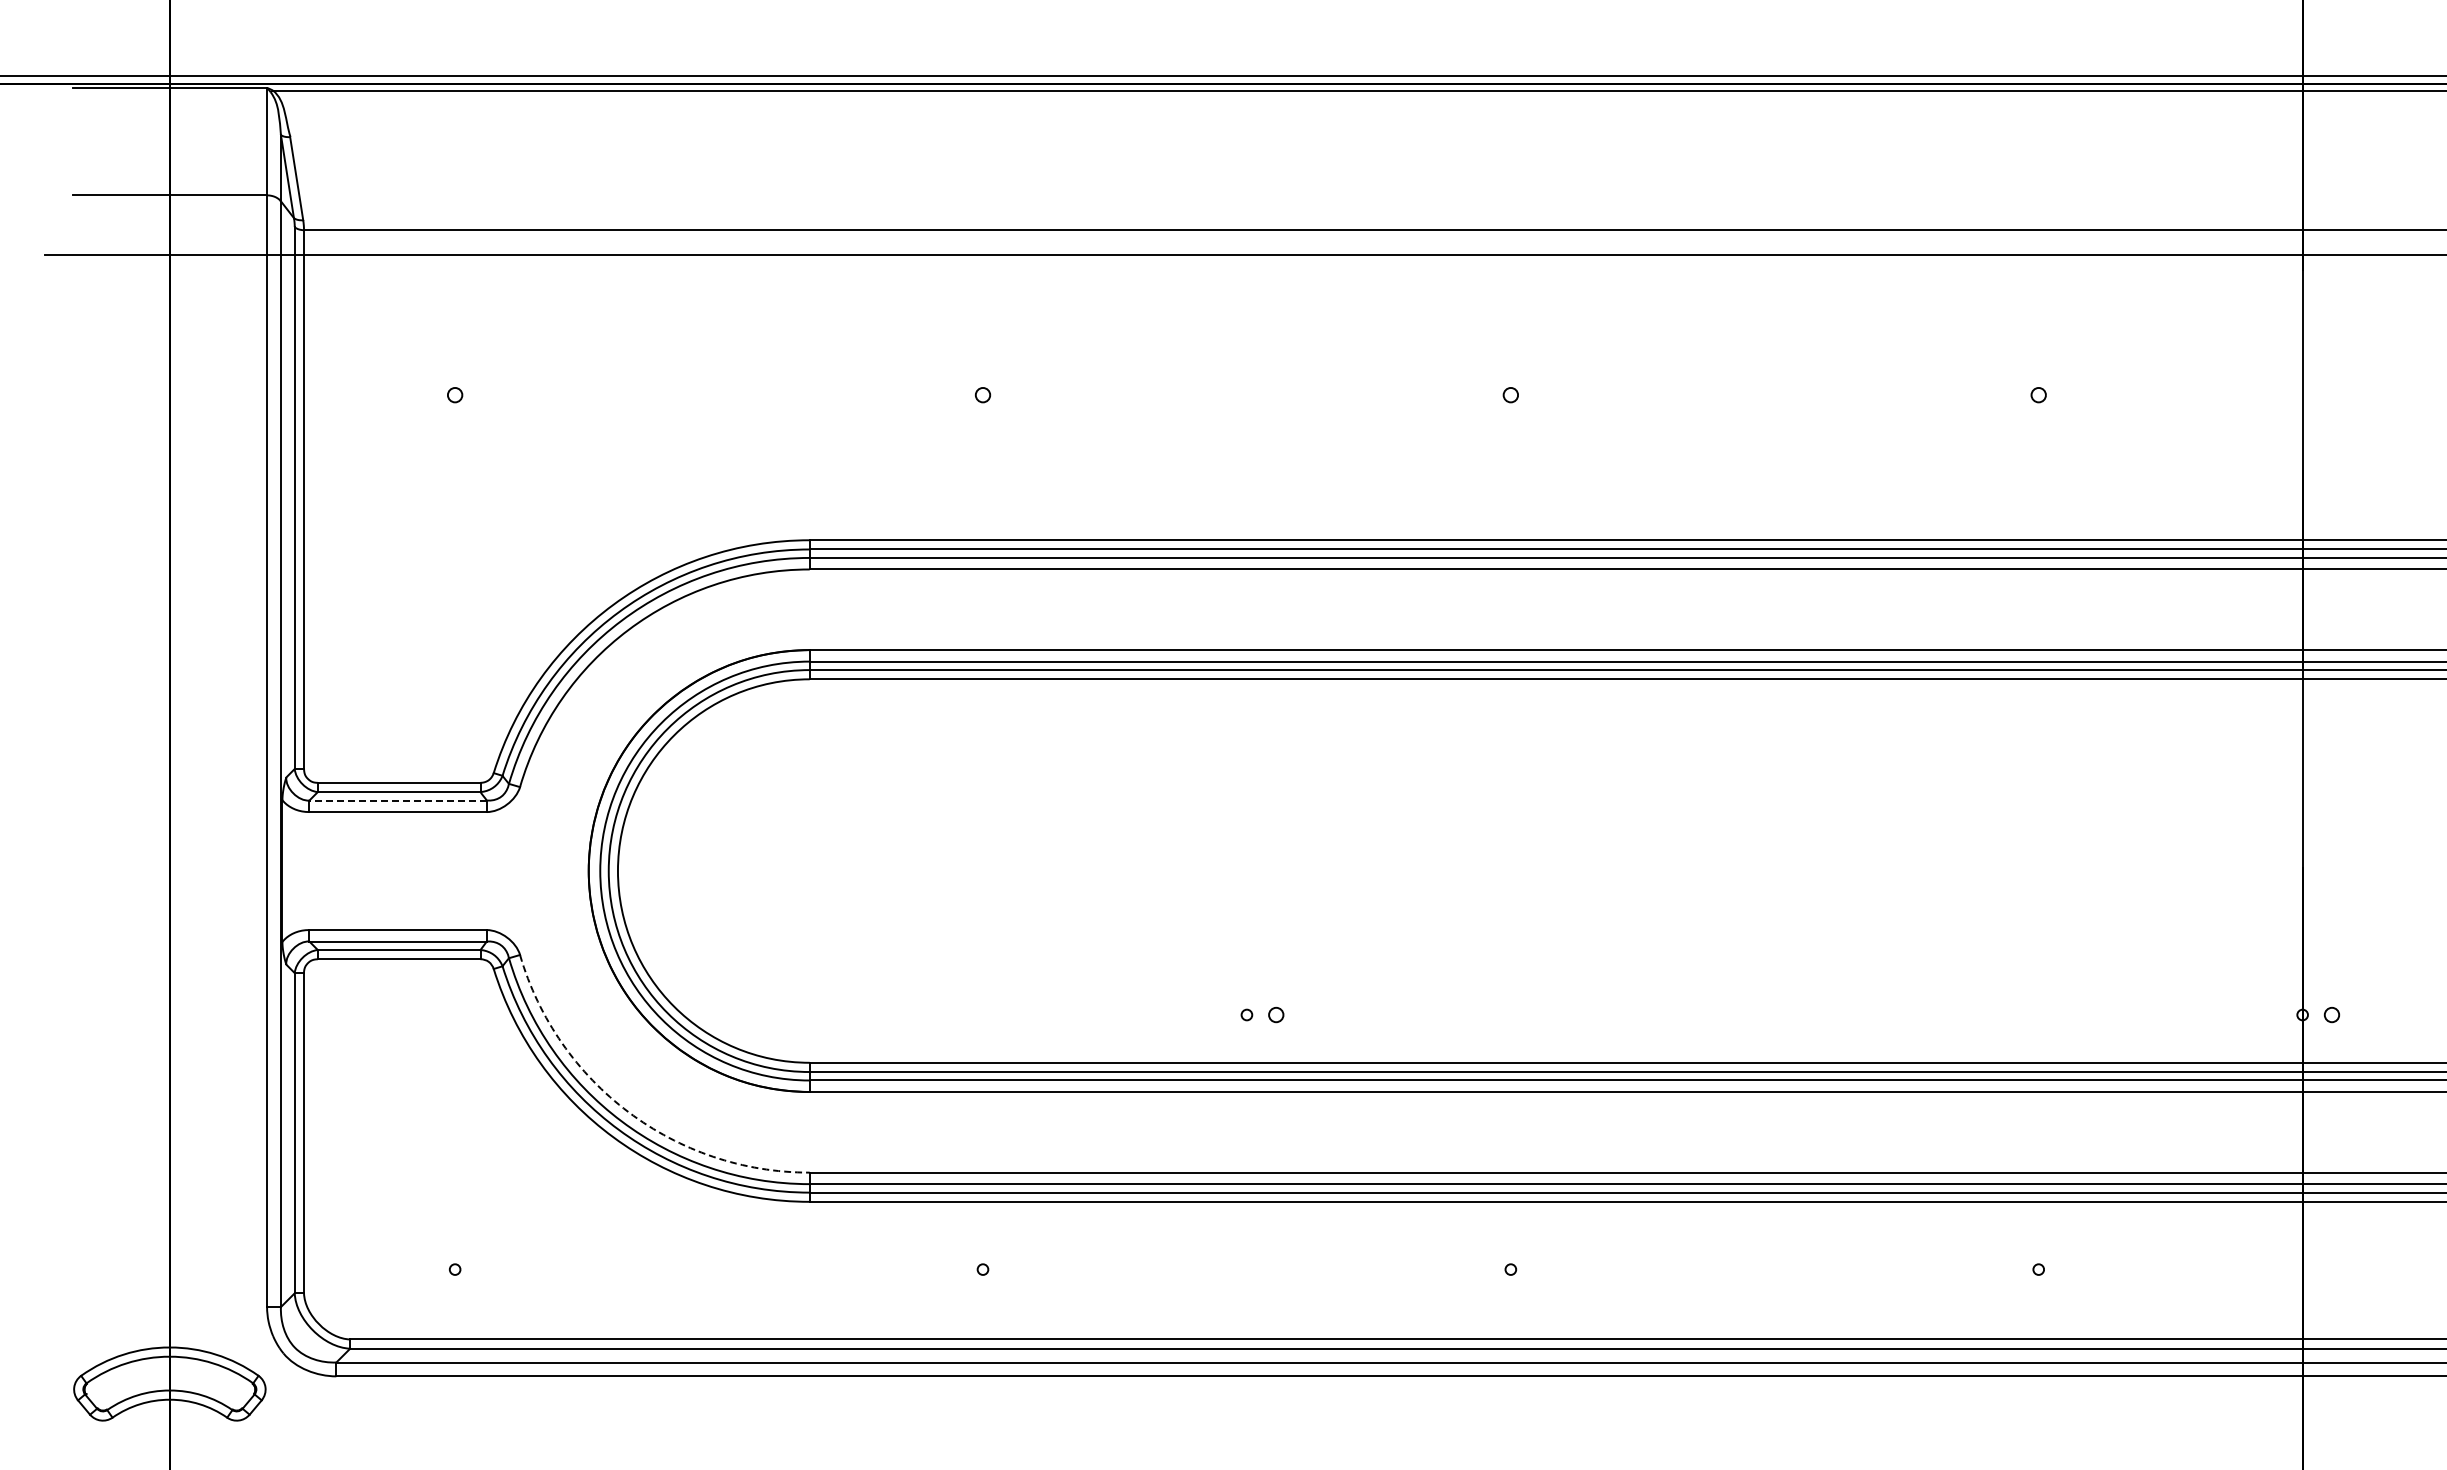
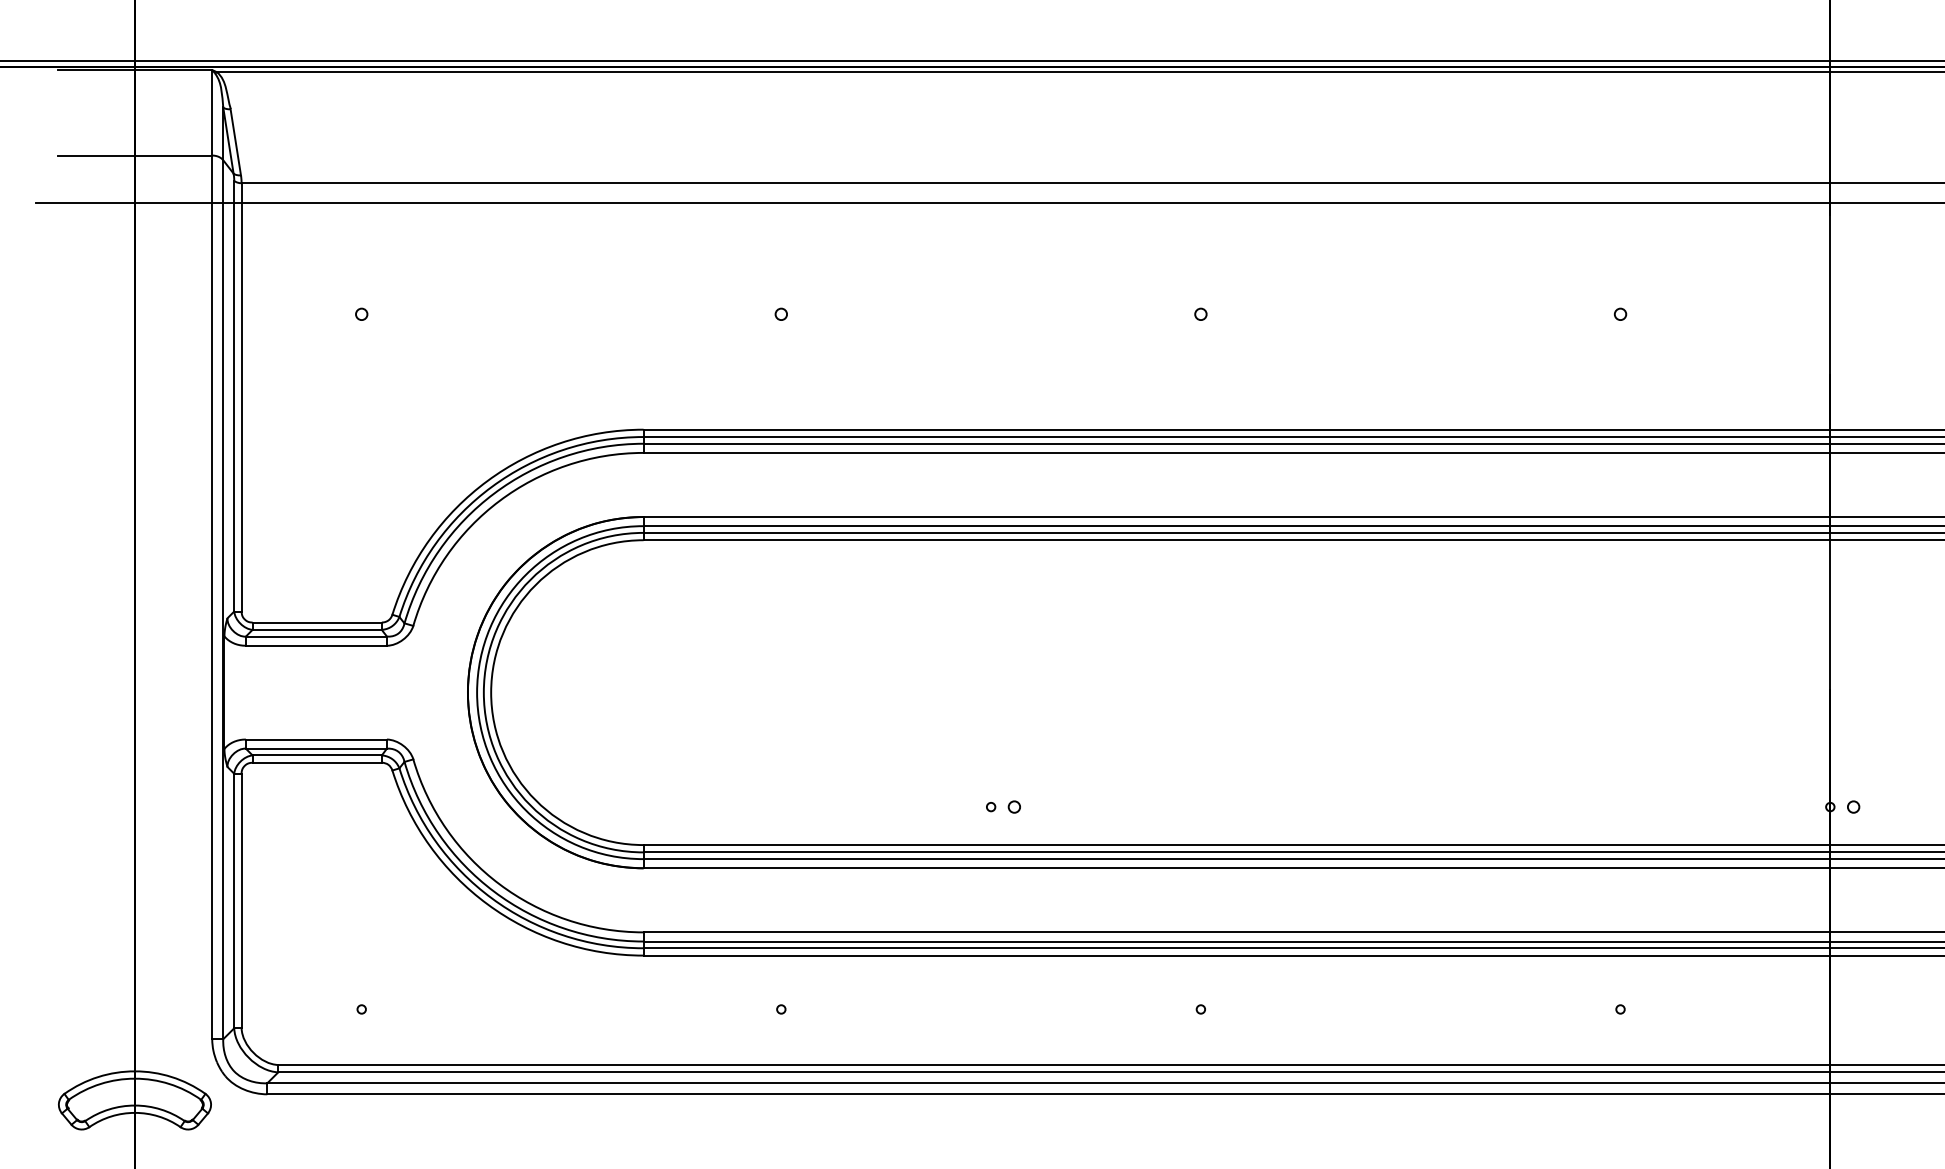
line: (398, 800) -> (316, 636), dashed -> solid
arc: (628, 1112) -> (499, 884), dashed -> solid

